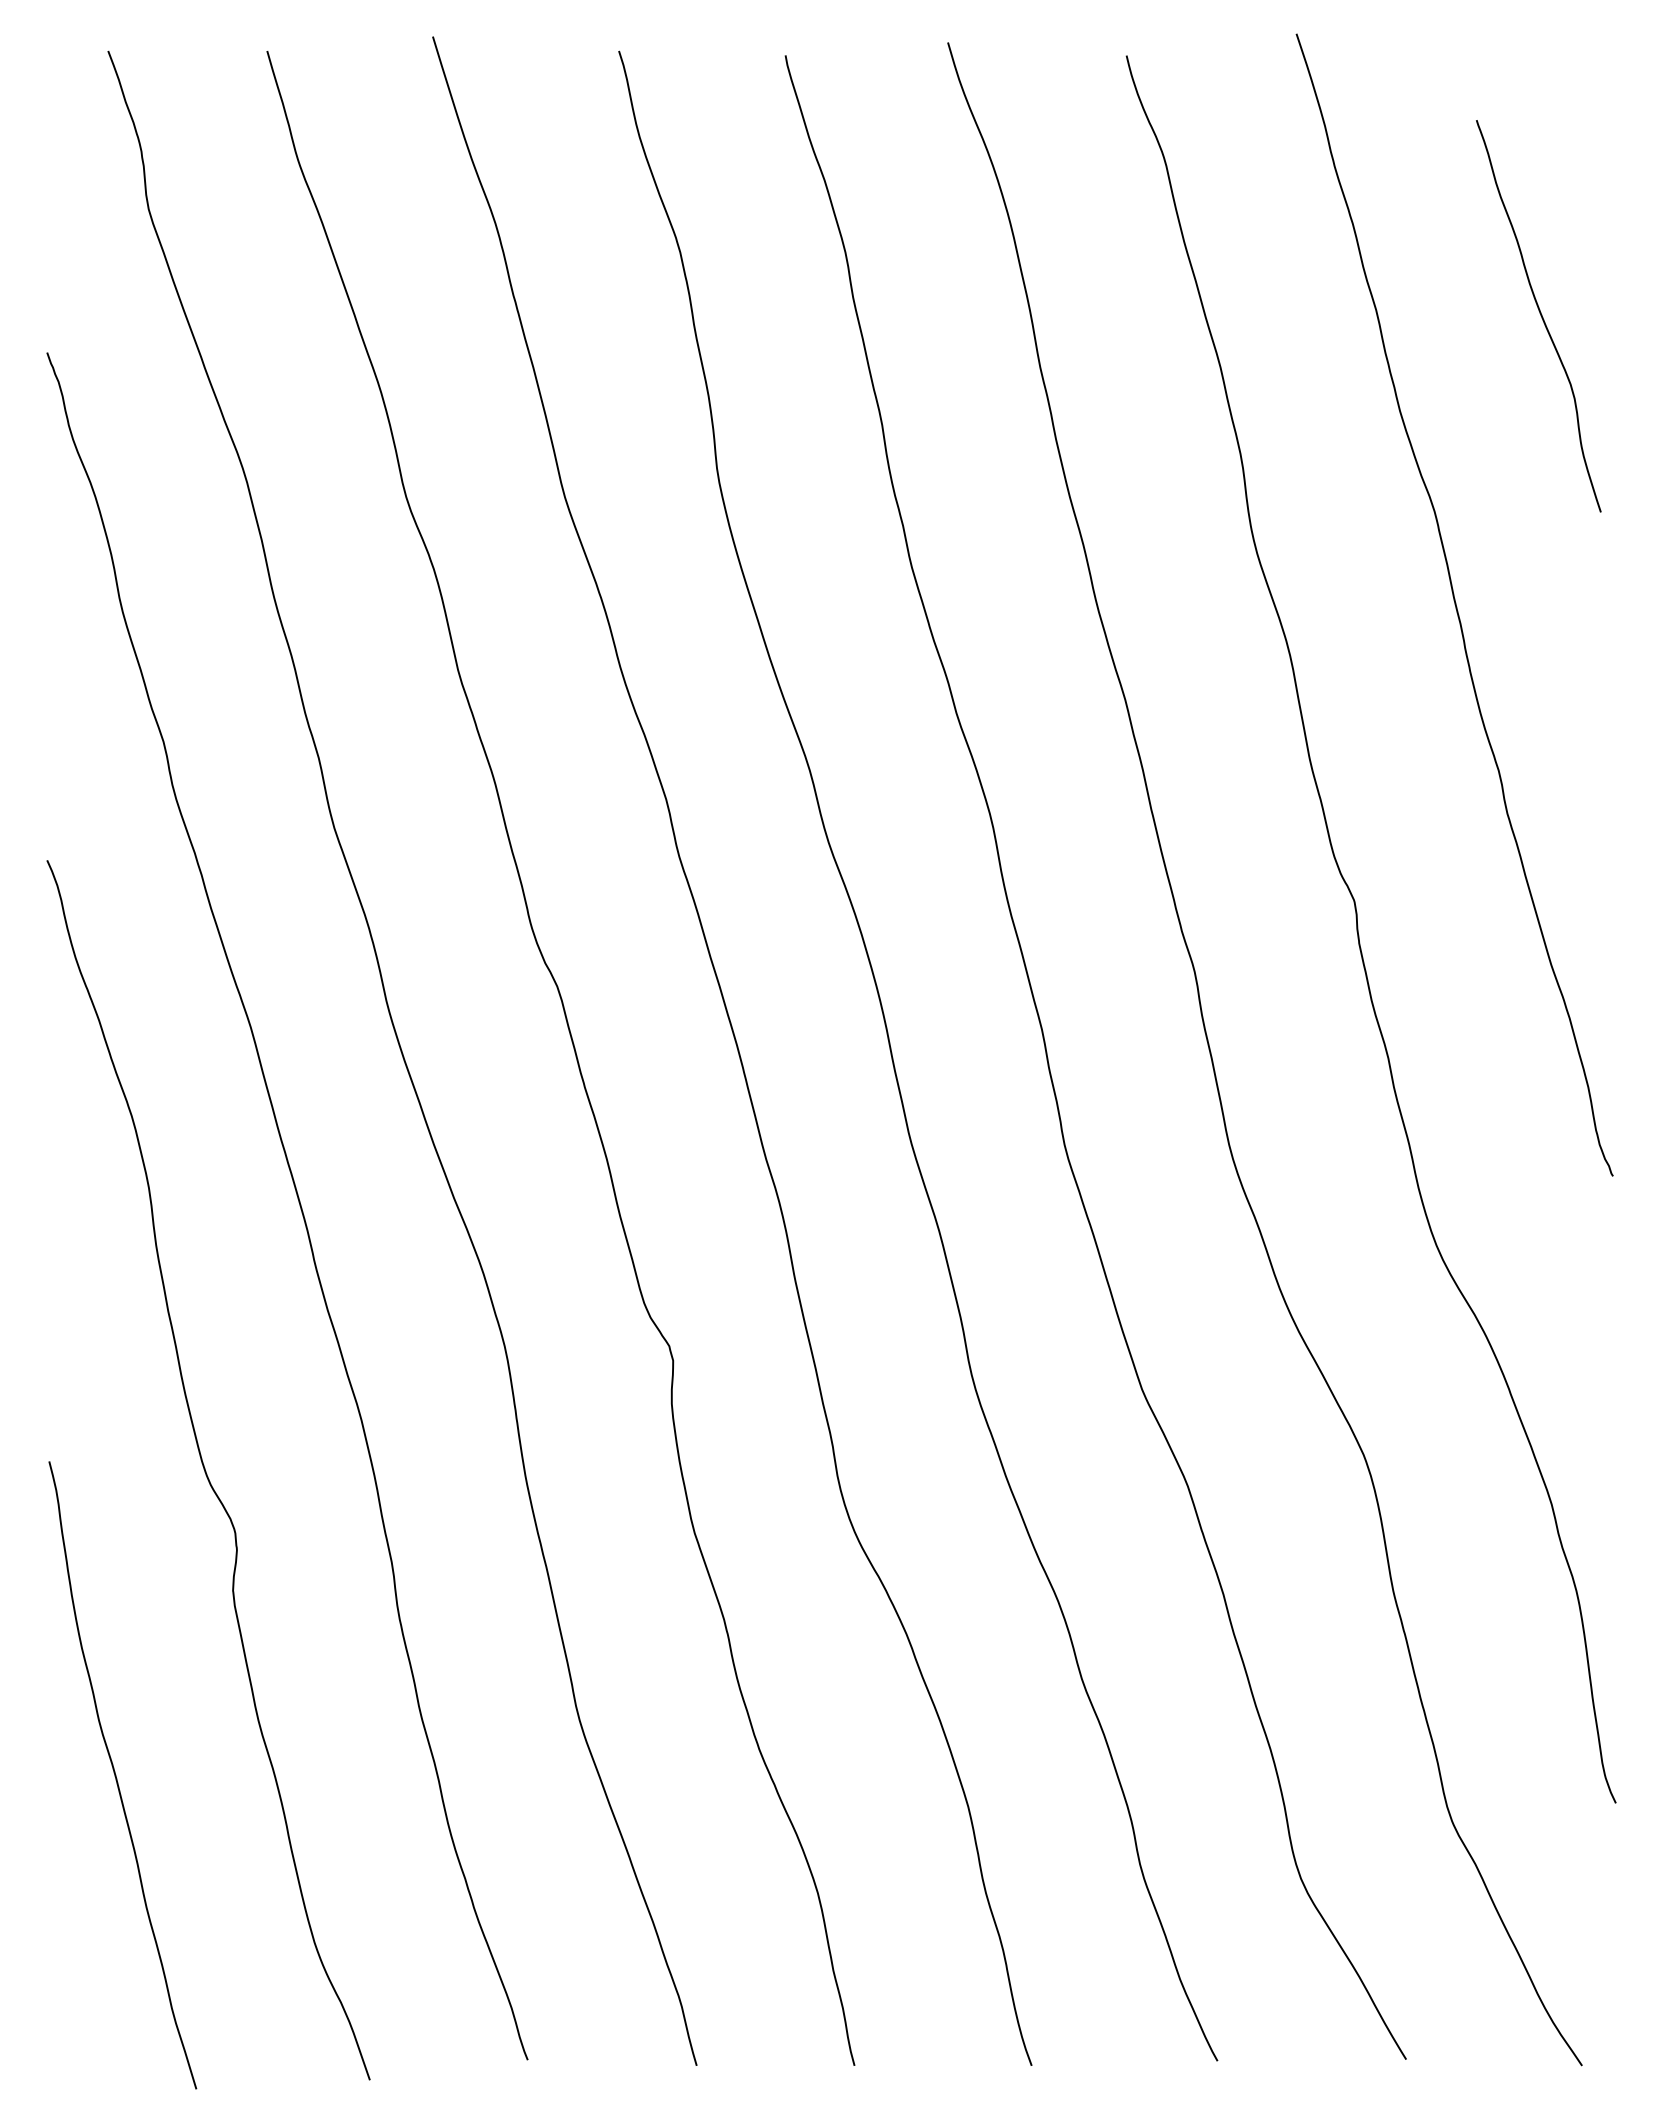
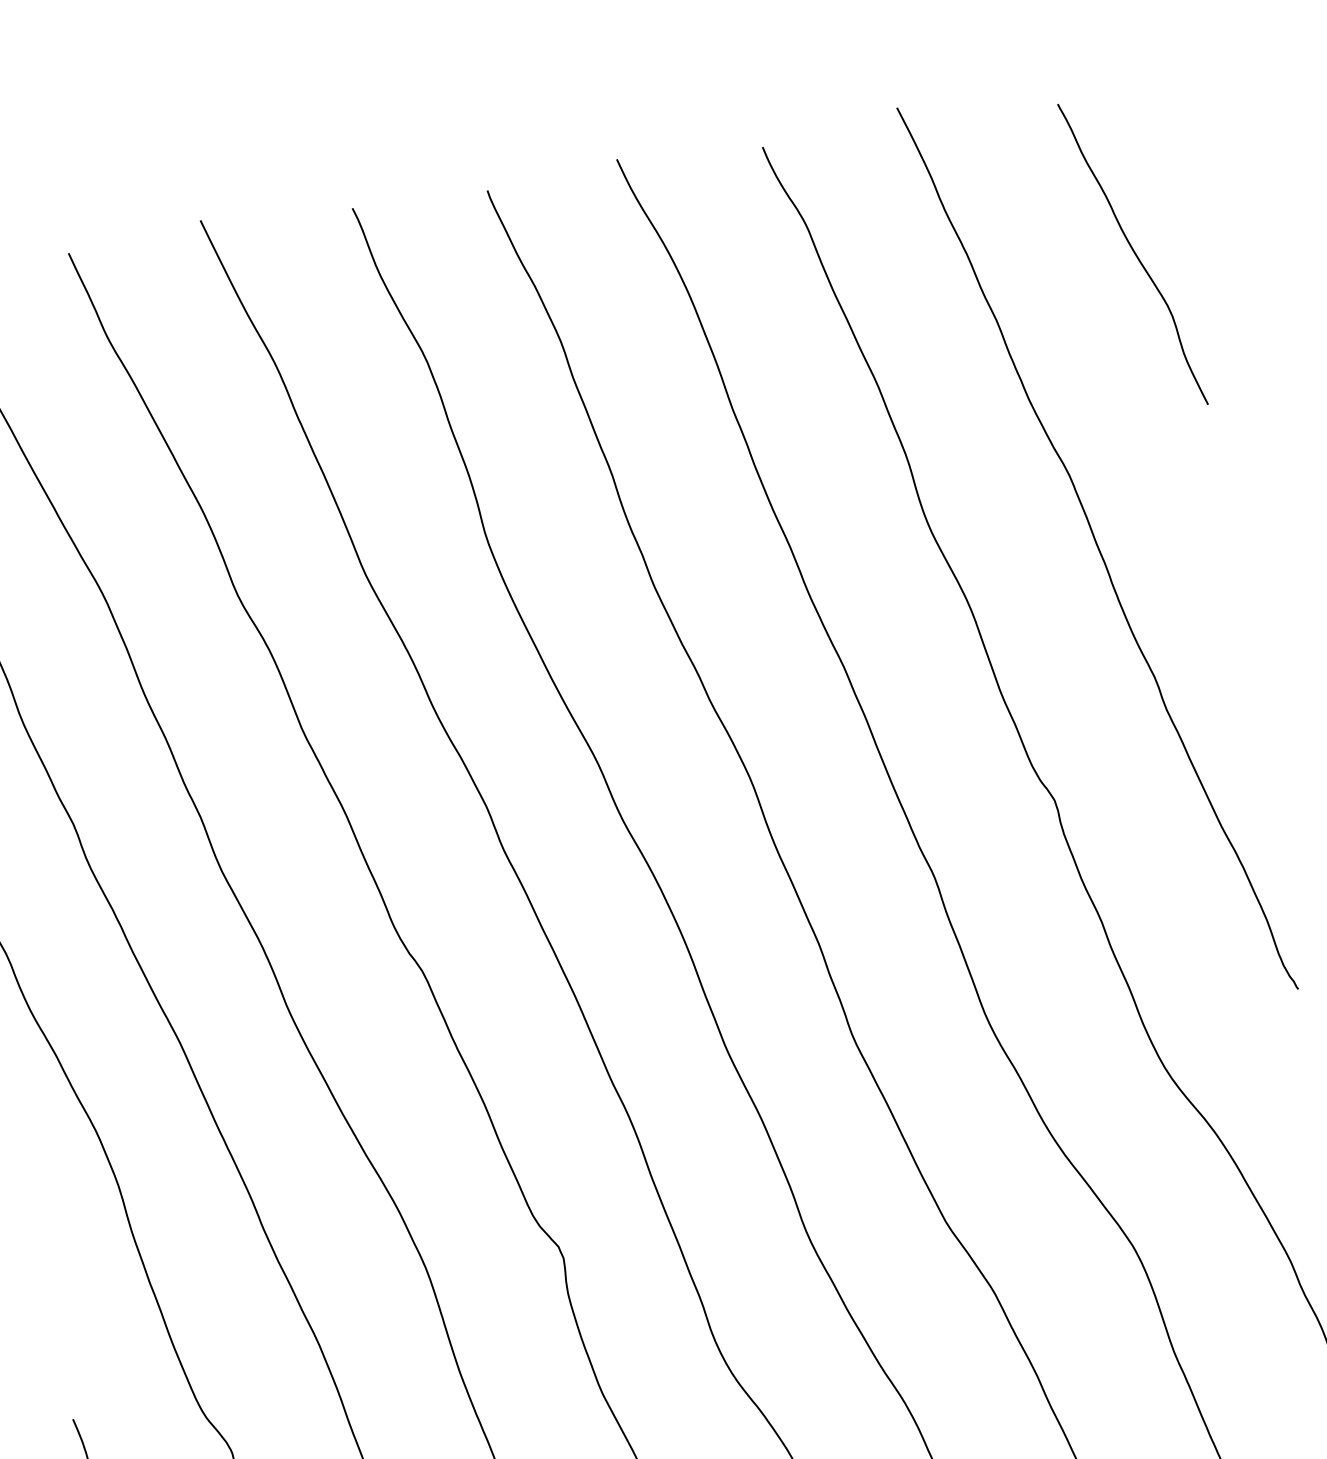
curve: (1540, 315) -> (1134, 253), moved

